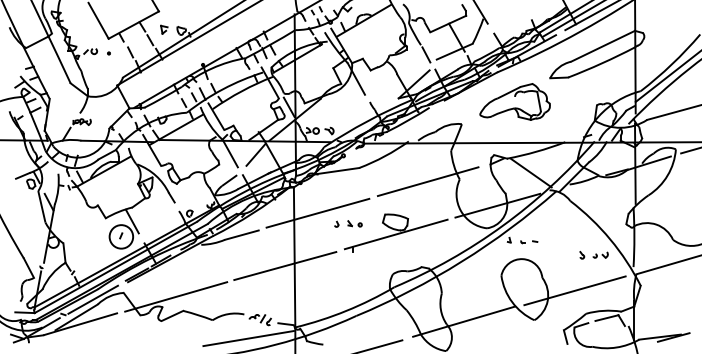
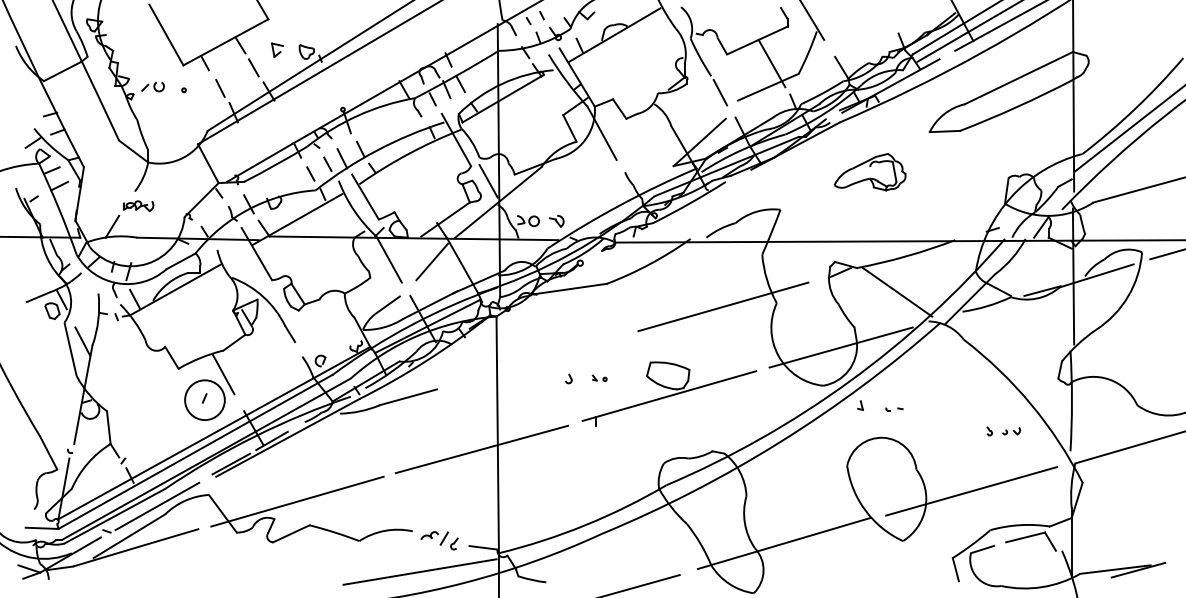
part: (514, 101) -> (869, 171), size x0.6
line: (317, 212) -> (536, 358), removed
part: (354, 223) -> (598, 377), size x0.6
part: (529, 242) -> (894, 409), size x0.6
part: (593, 255) -> (1002, 431), size x0.7

